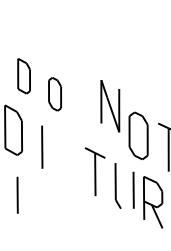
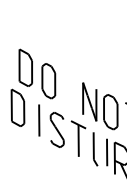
part: (23, 75) -> (25, 67), size x1.43
part: (54, 94) -> (48, 81), size x1.43
part: (110, 106) -> (89, 102), moved
part: (66, 159) -> (57, 129), added
line: (17, 194) -> (20, 155), removed

